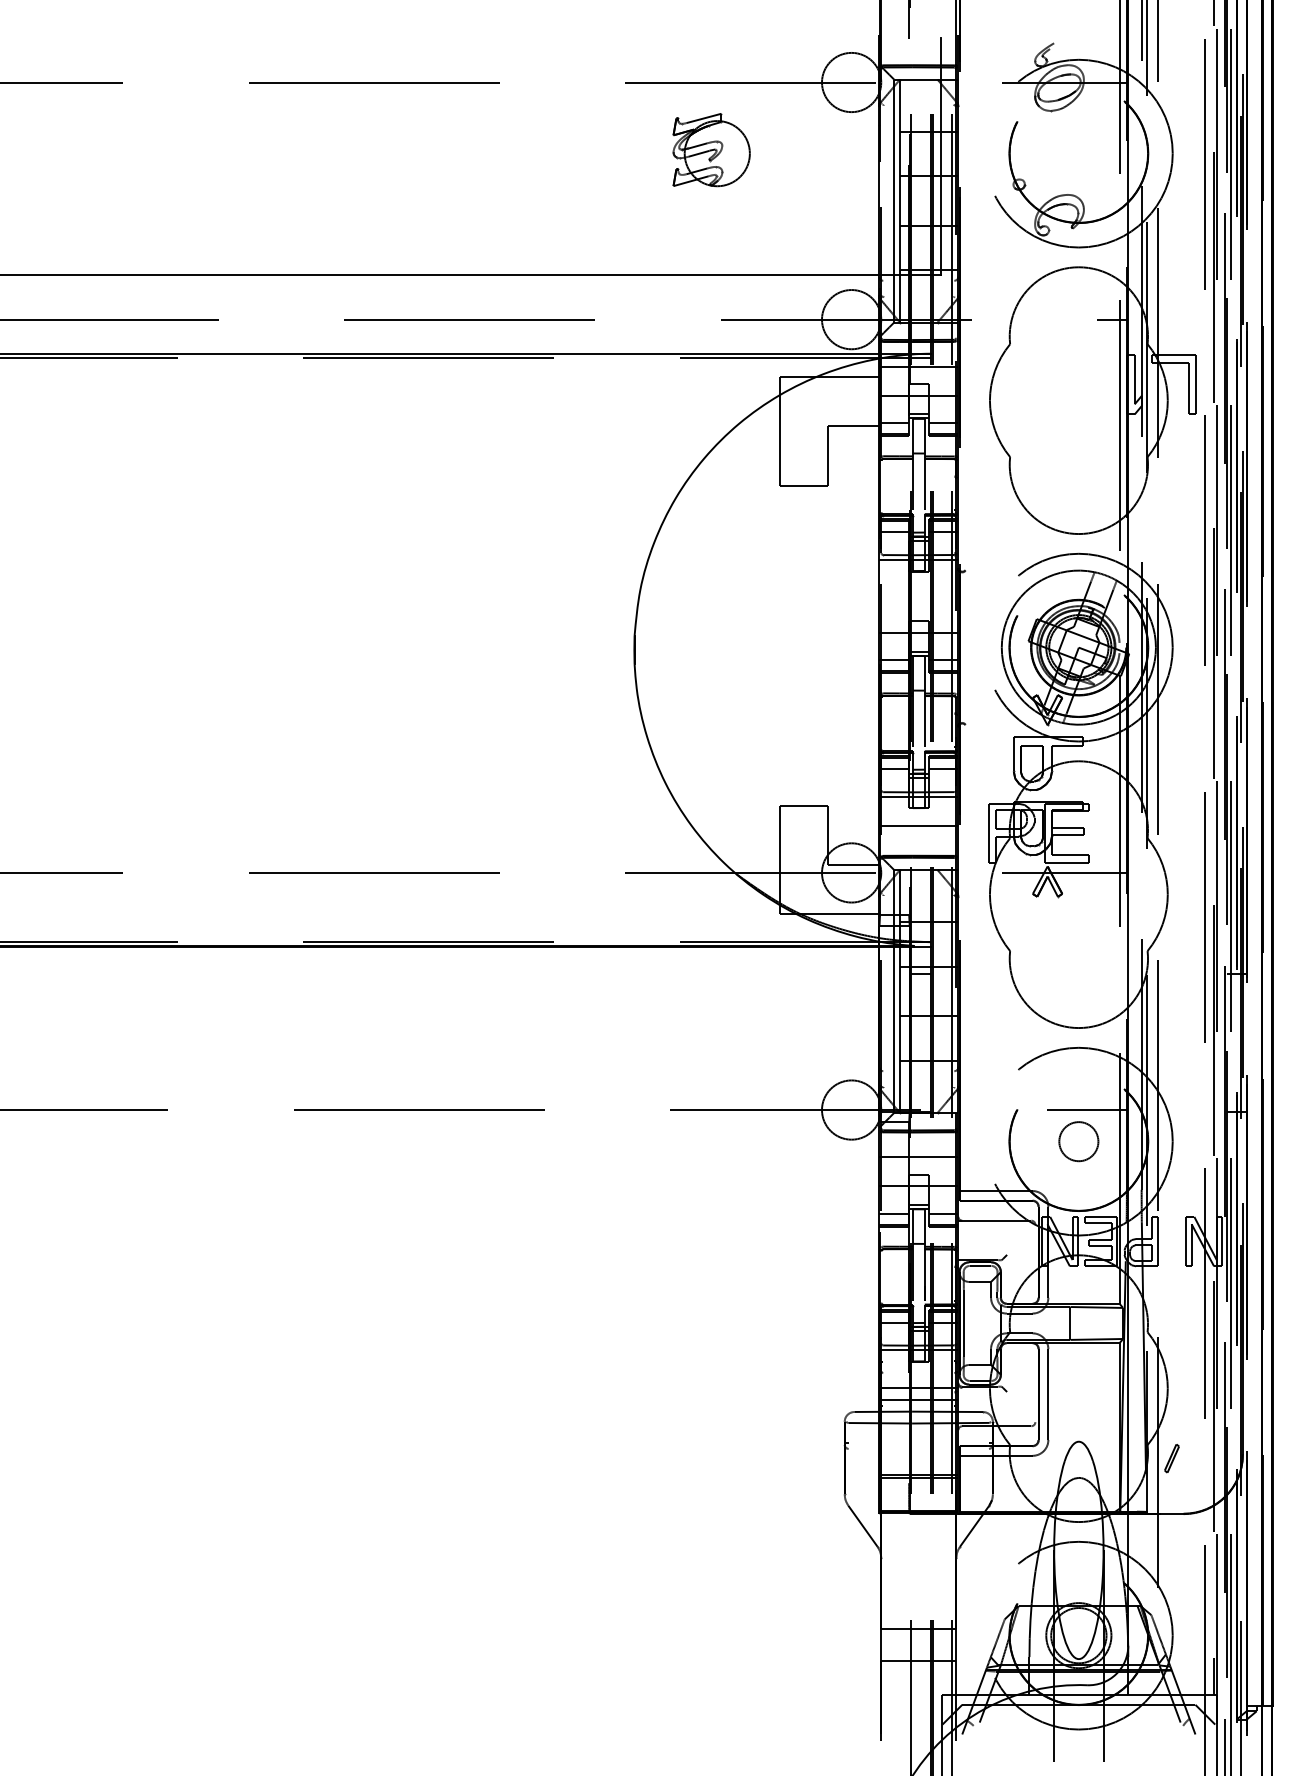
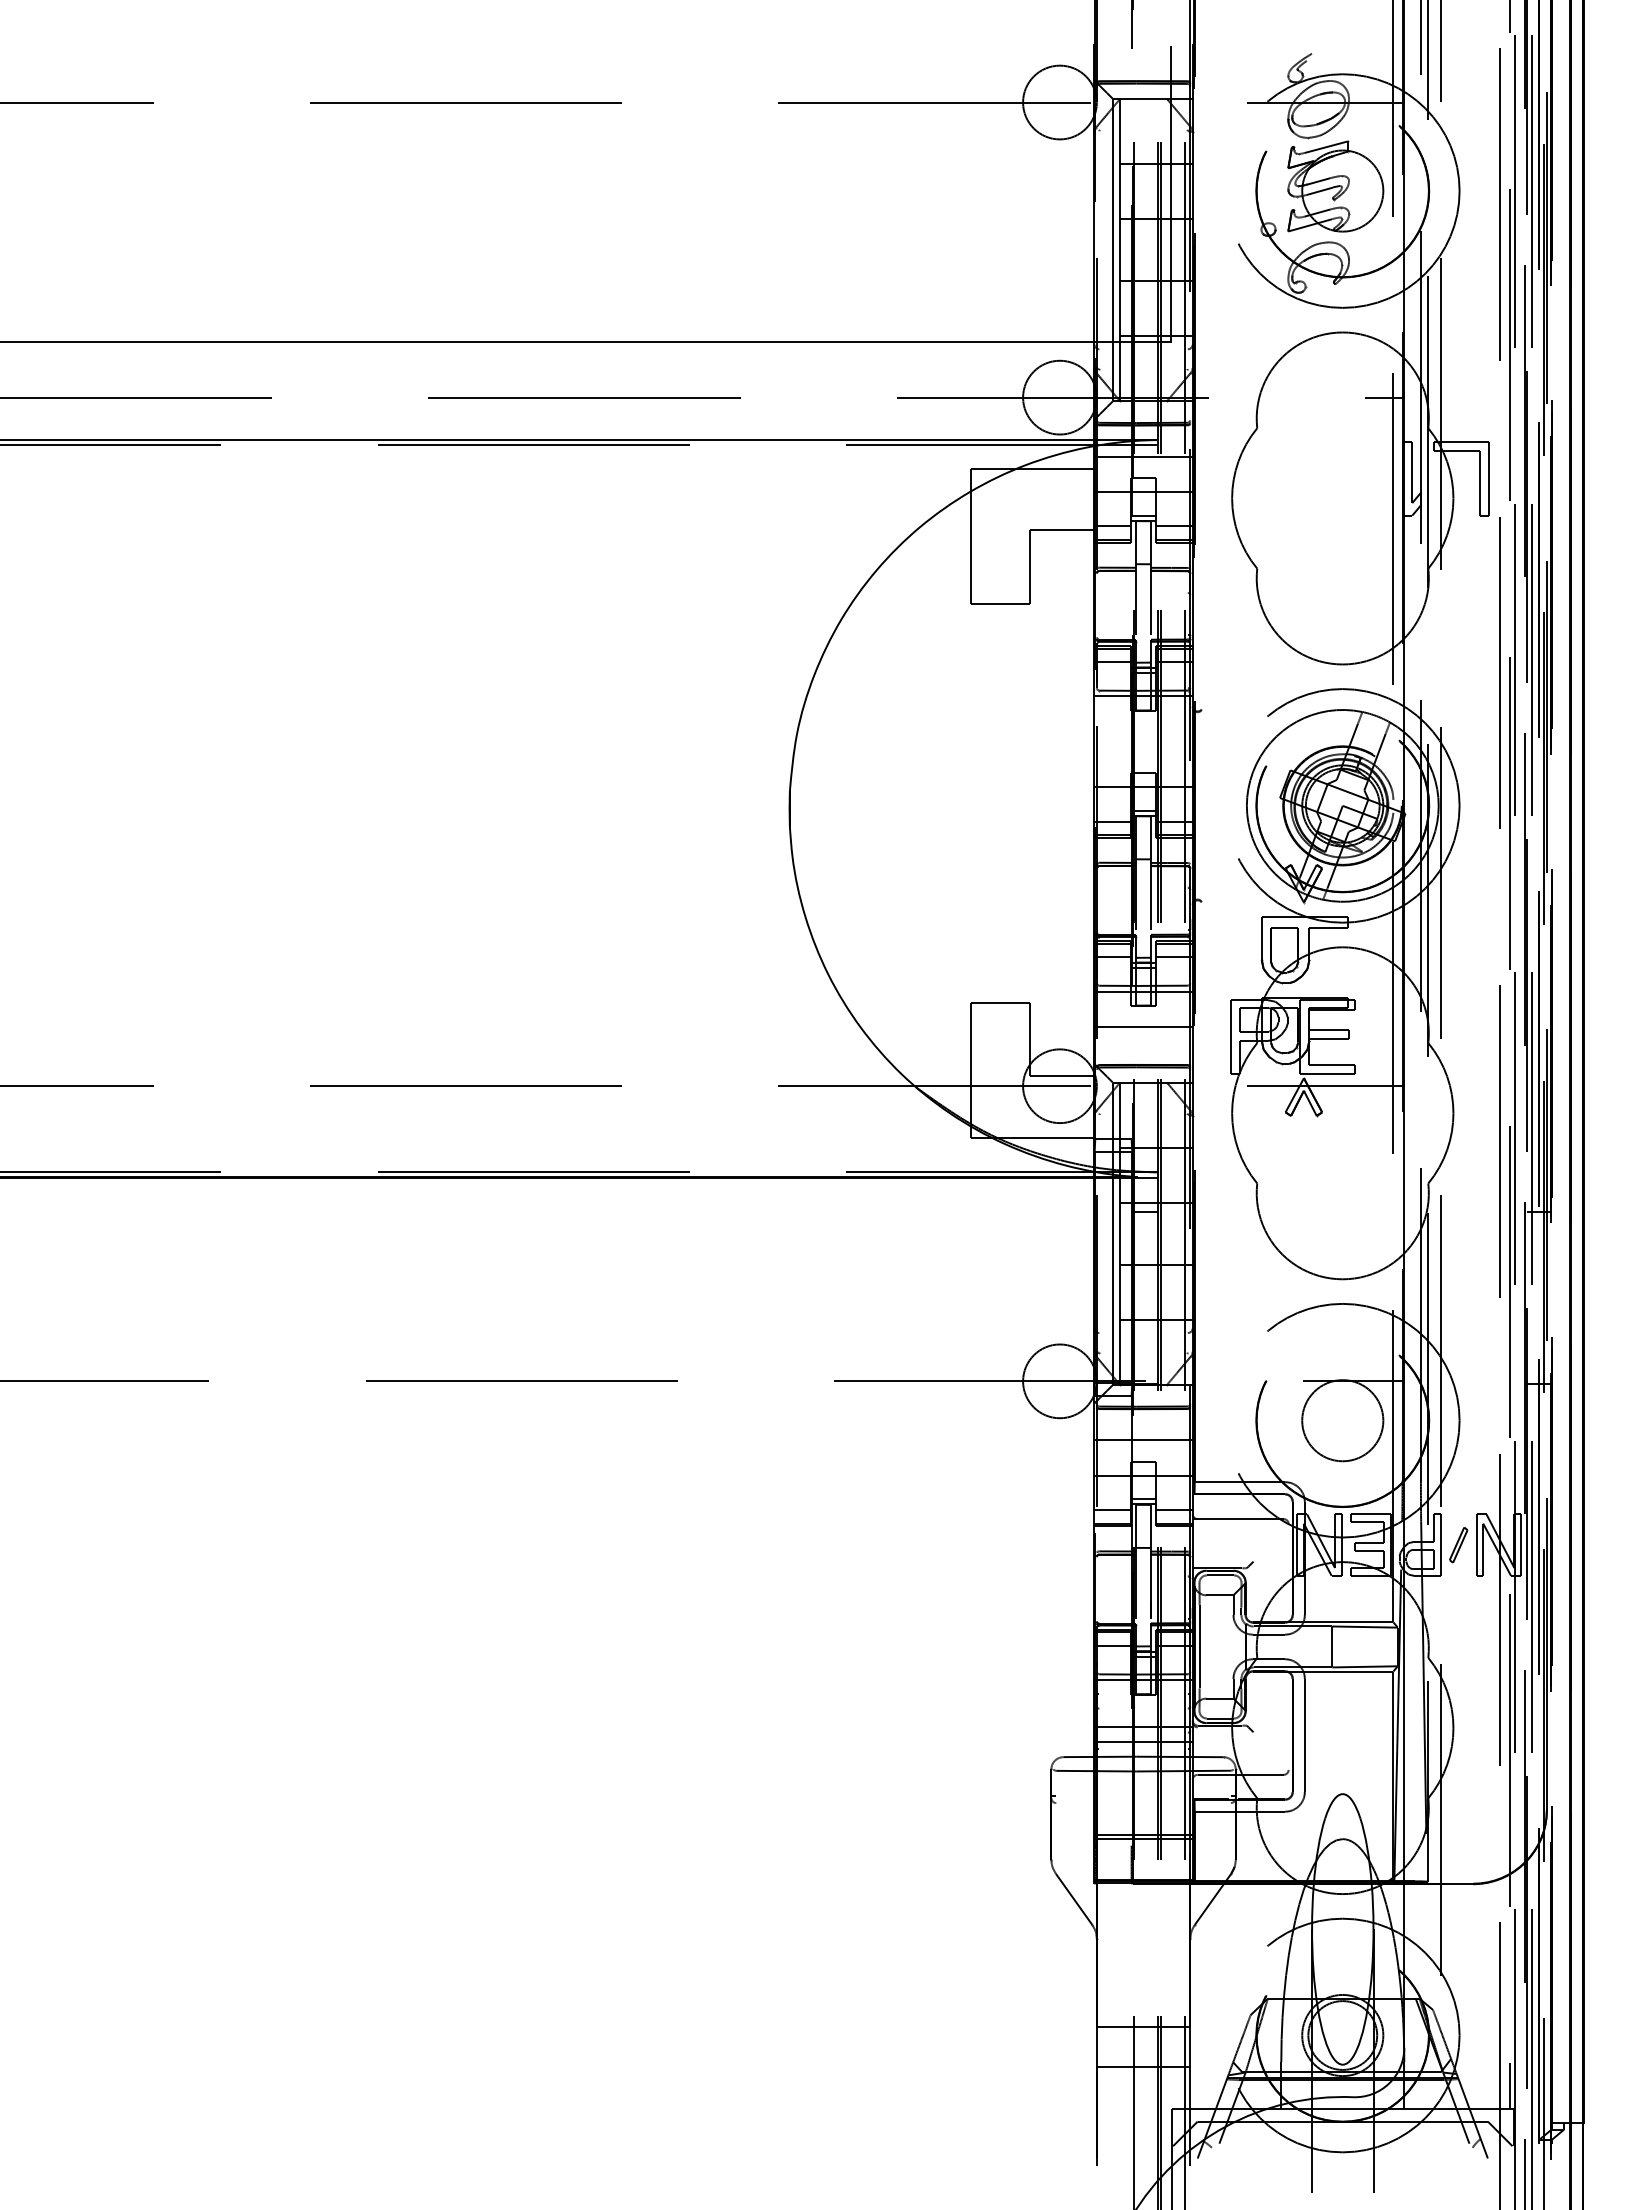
part: (711, 149) -> (1335, 186), moved
circle: (1078, 1141) -> (1342, 1420), size x1.67
part: (1171, 1458) -> (1458, 1545), moved

